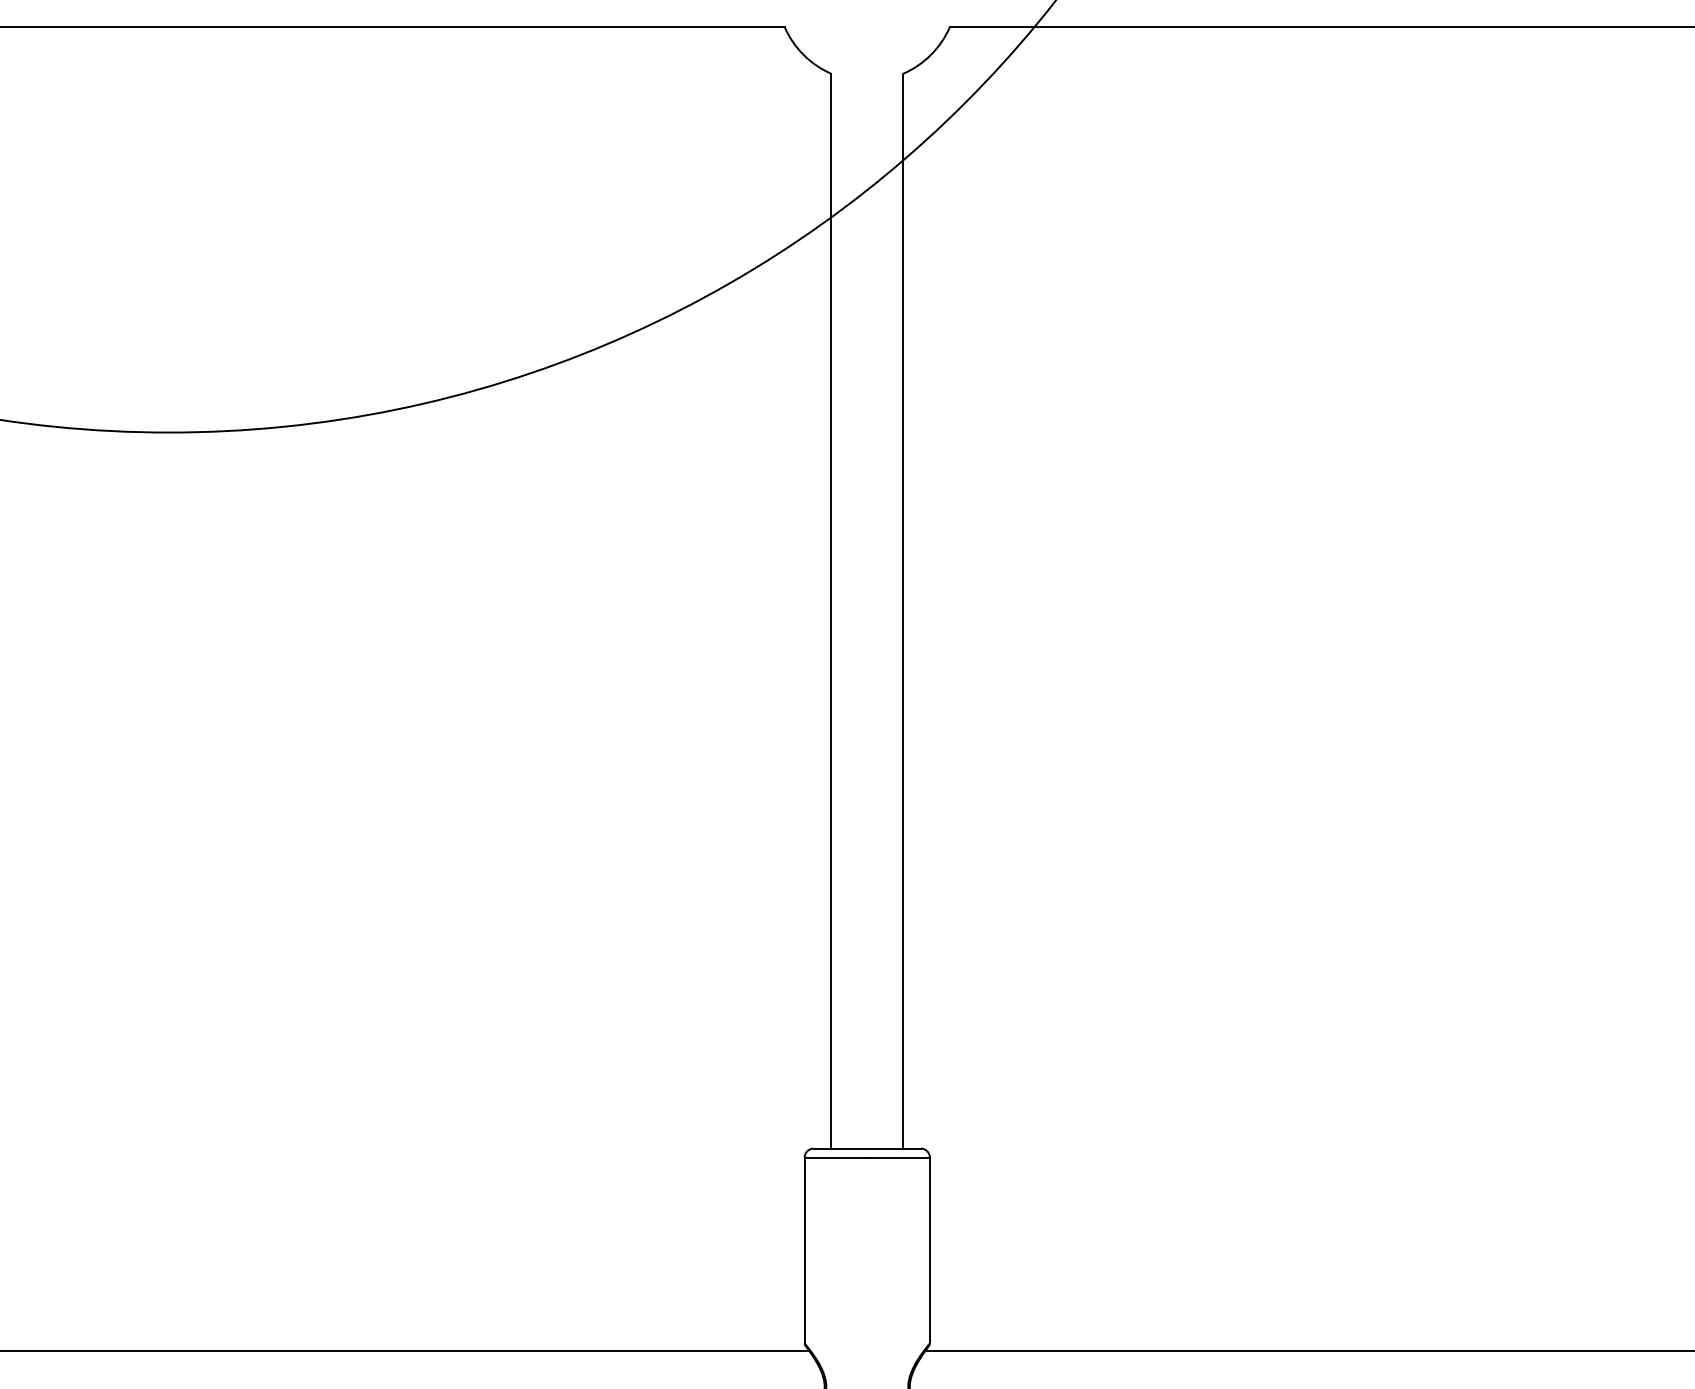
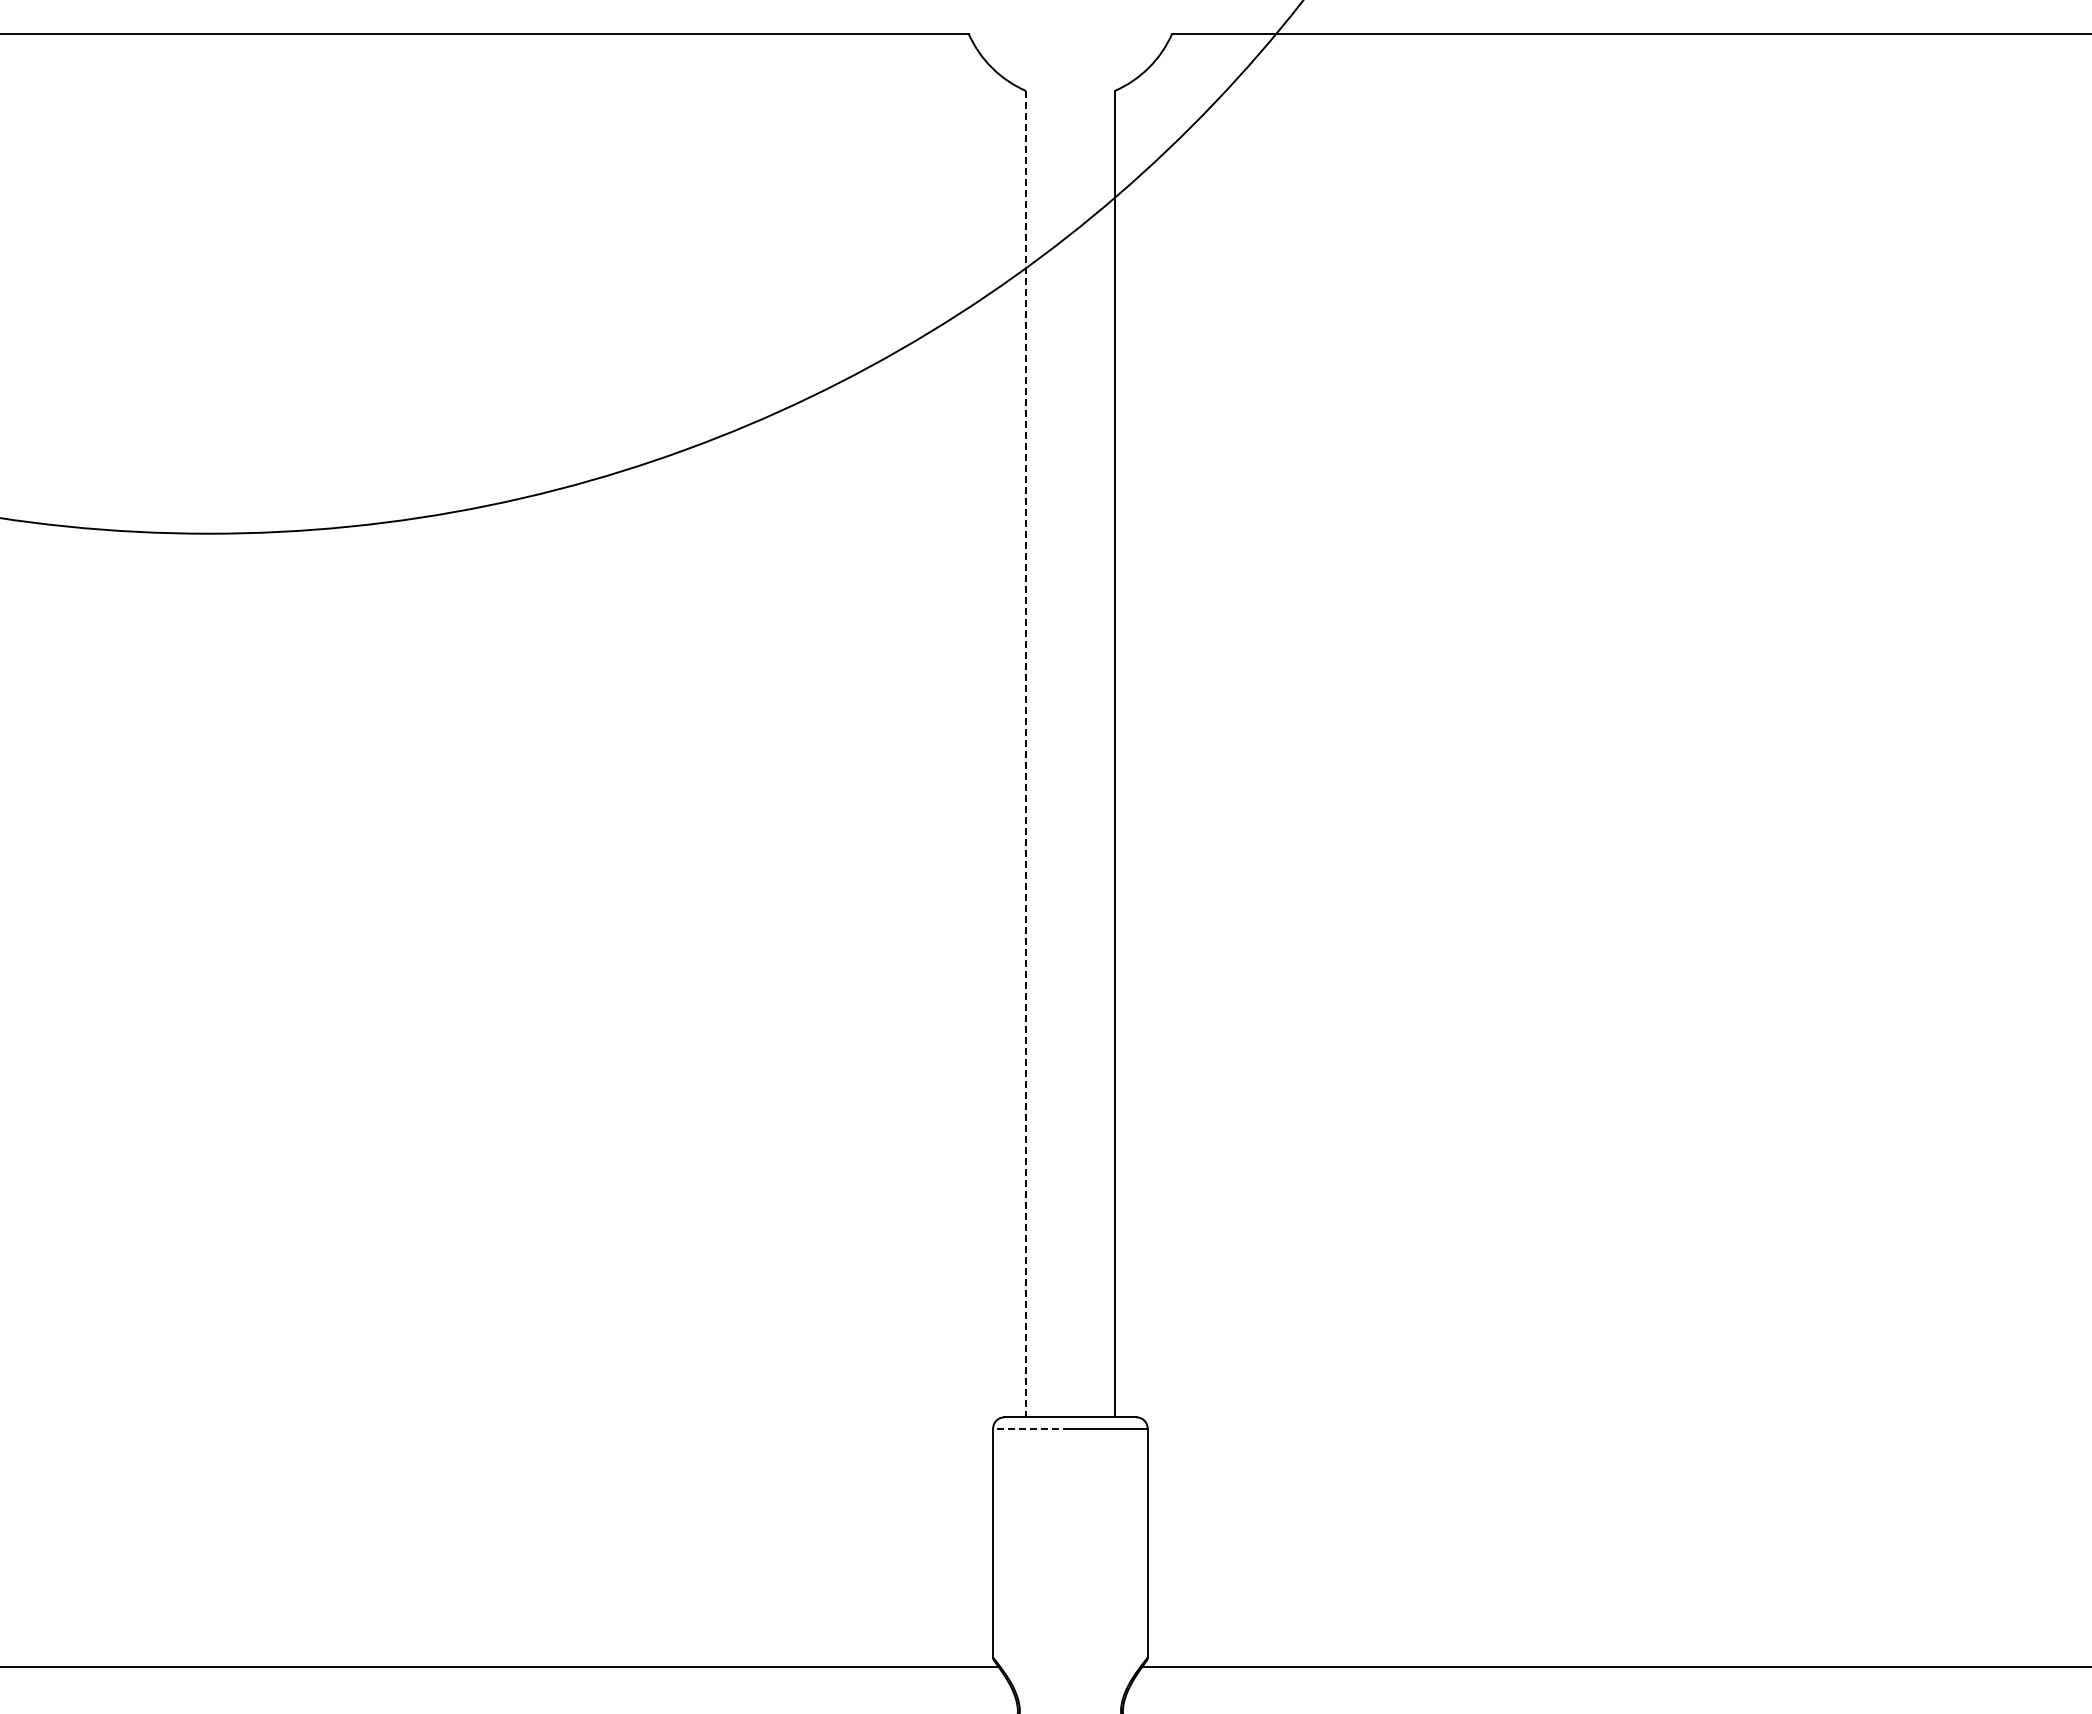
line: (830, 611) -> (1025, 754), solid -> dashed
line: (835, 1157) -> (1031, 1428), solid -> dashed

